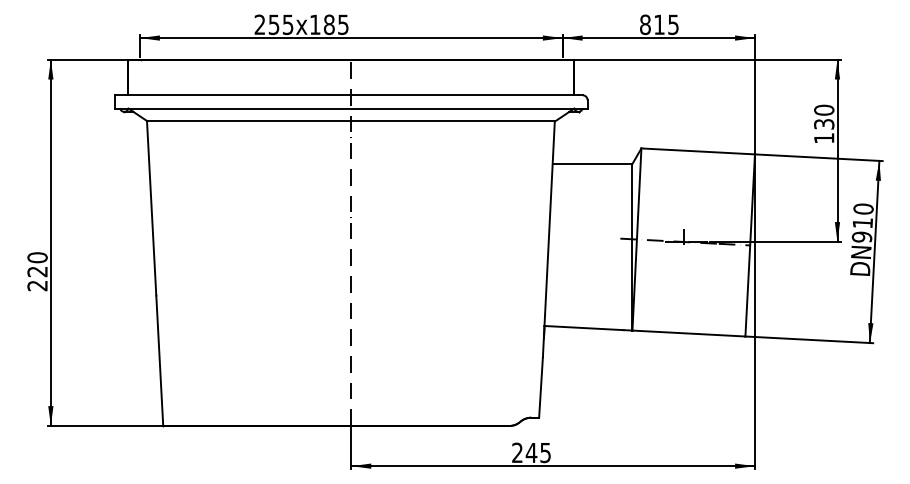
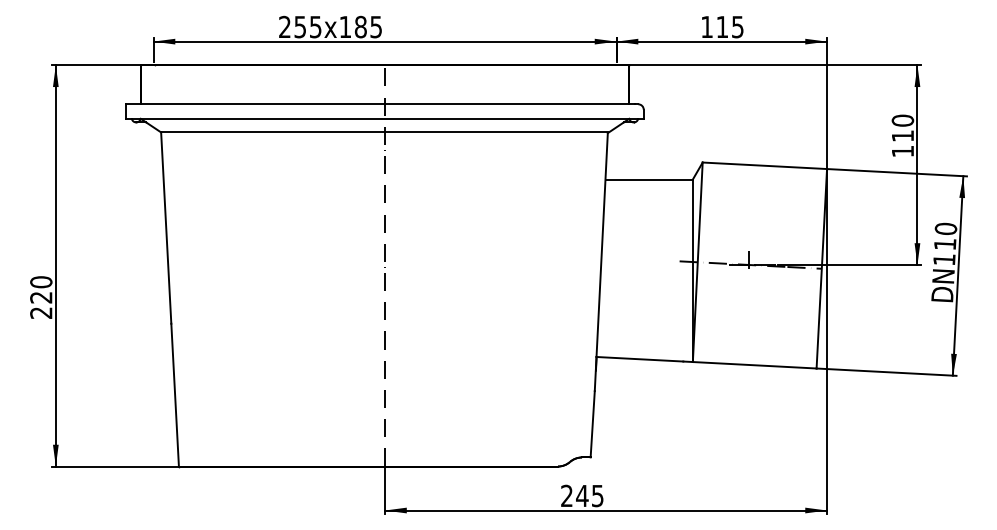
text: (645, 24) -> (707, 26), 815 -> 115
text: (824, 124) -> (903, 136), 130 -> 110
text: (861, 236) -> (943, 258), 910 -> 110

